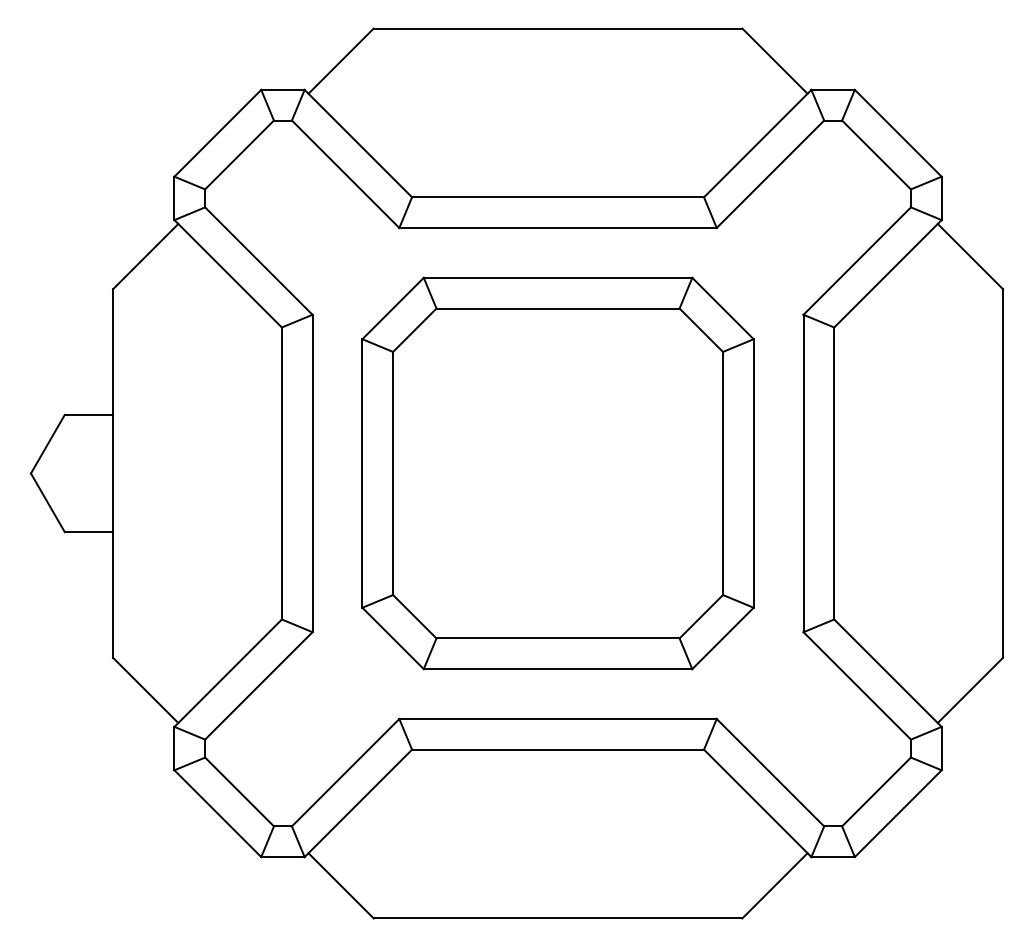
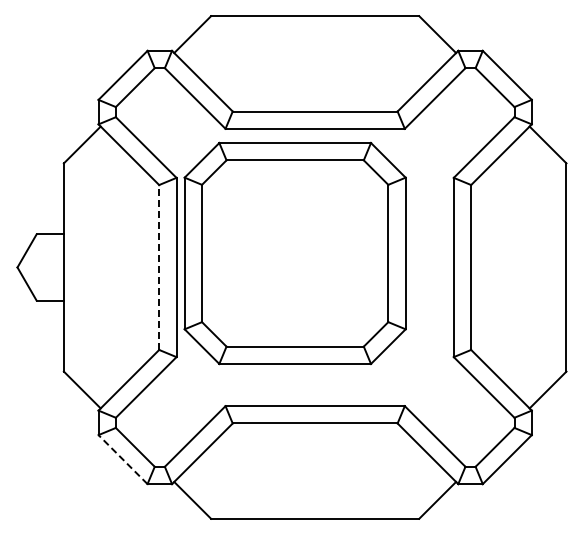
line: (282, 473) -> (159, 267), solid -> dashed
part: (556, 473) -> (294, 253), moved
line: (218, 813) -> (123, 459), solid -> dashed

